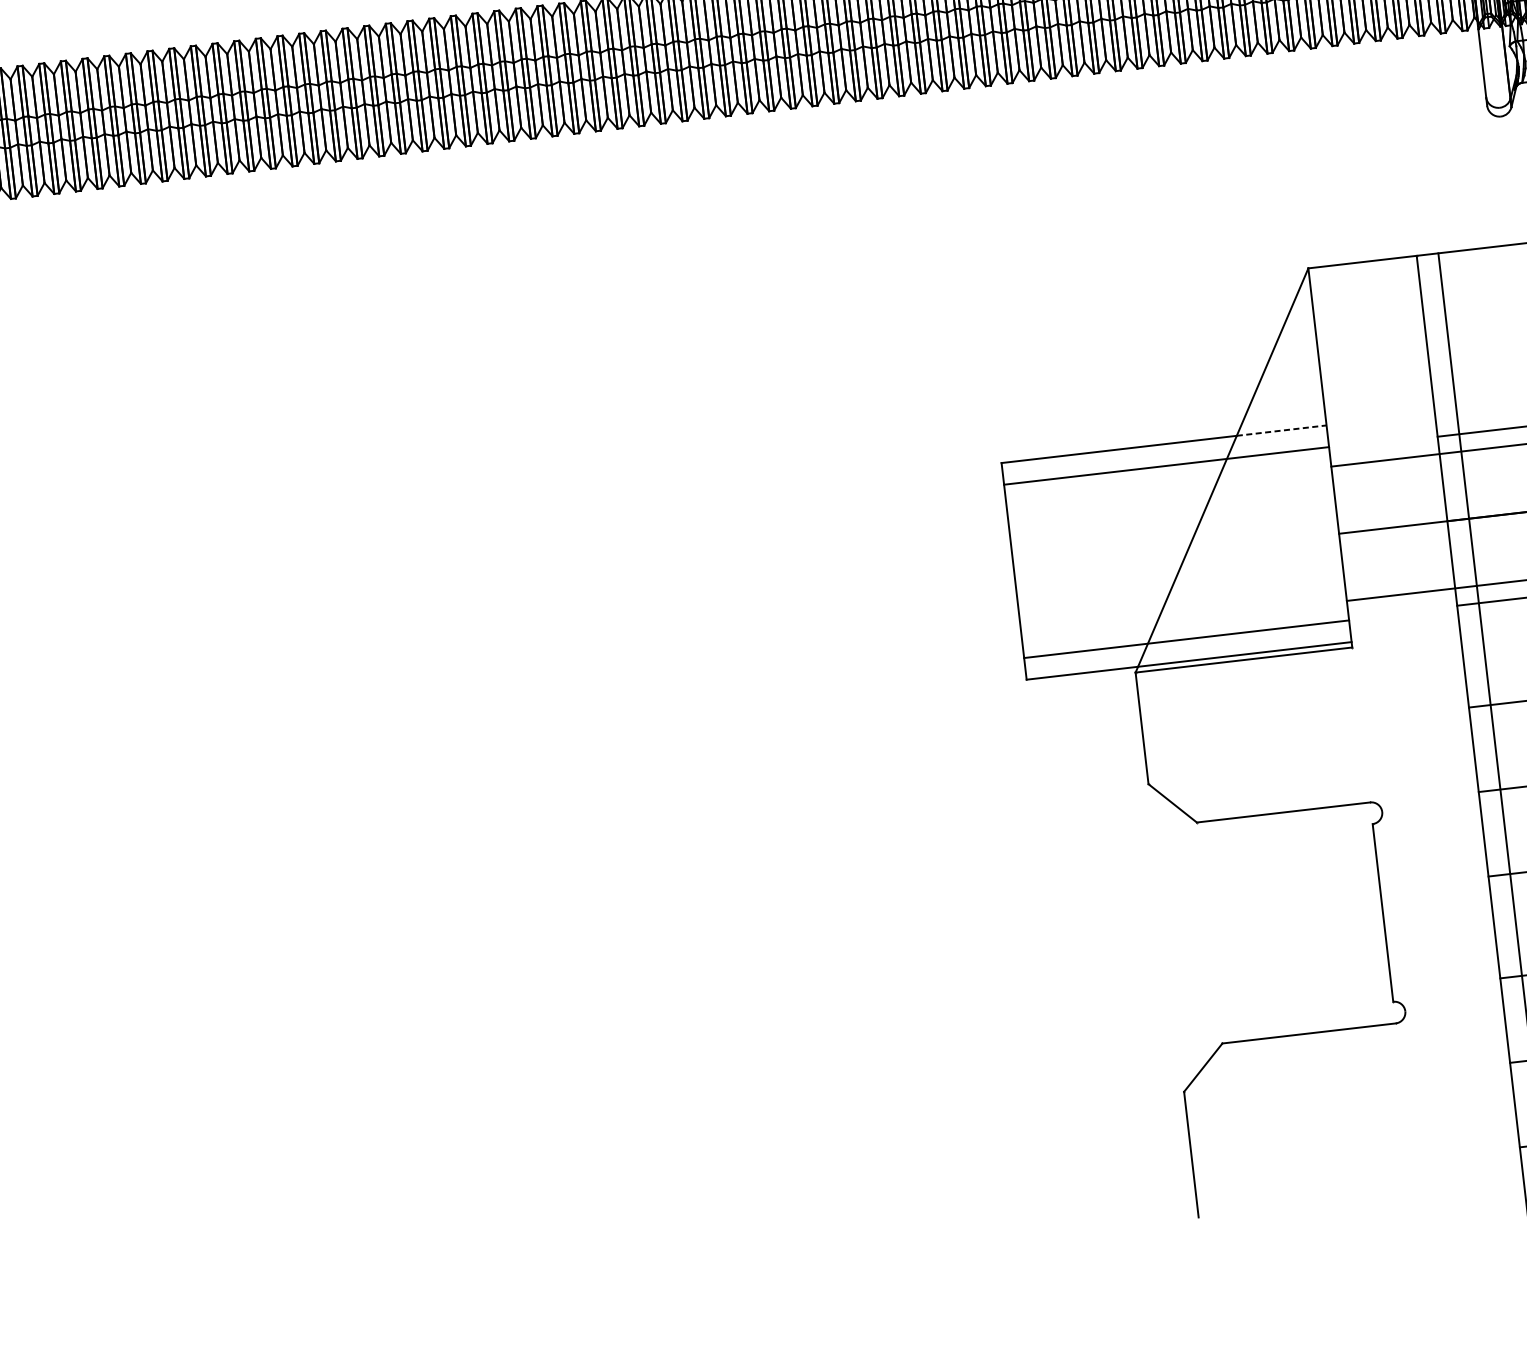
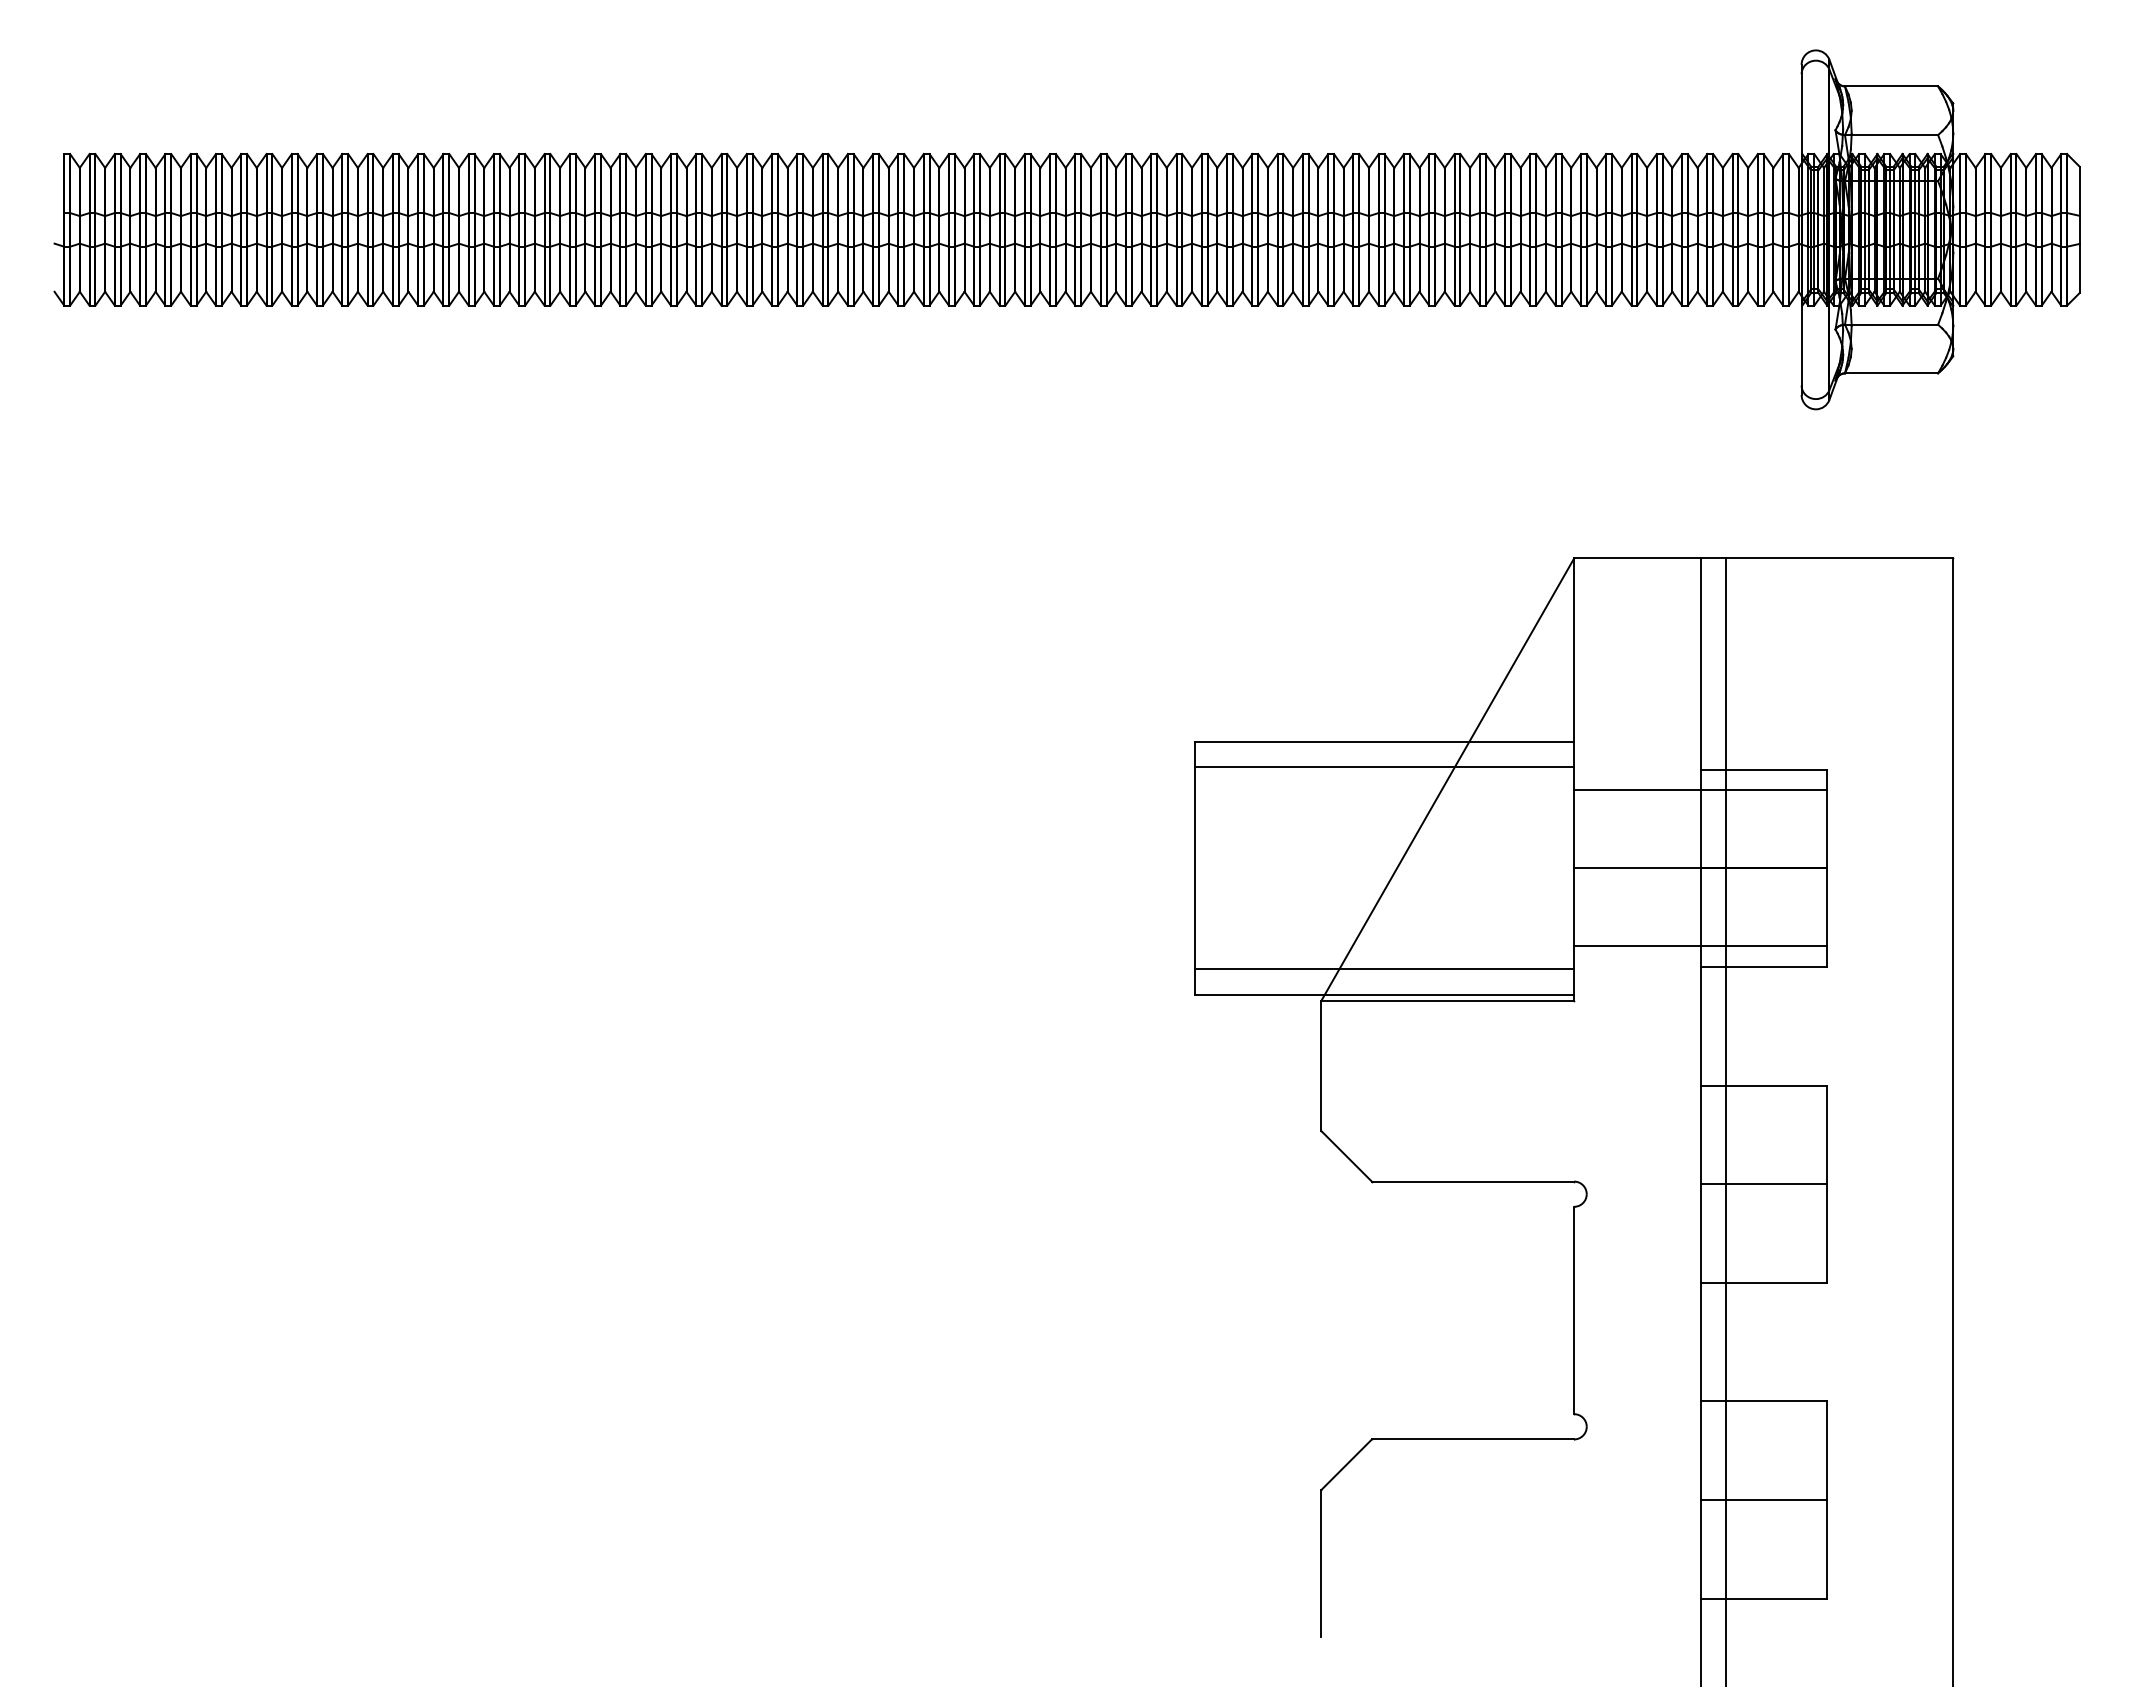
line: (1282, 430) -> (1522, 741), dashed -> solid

